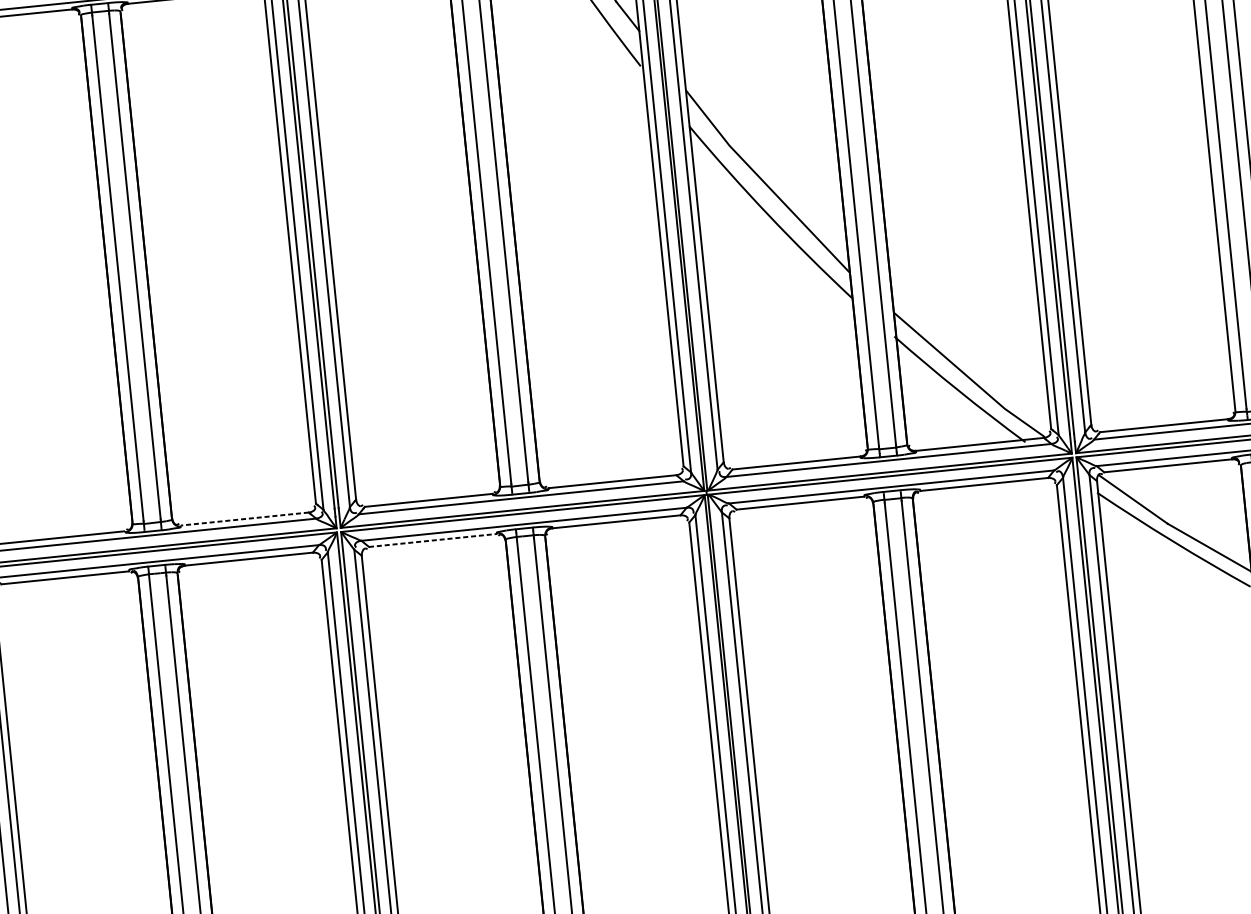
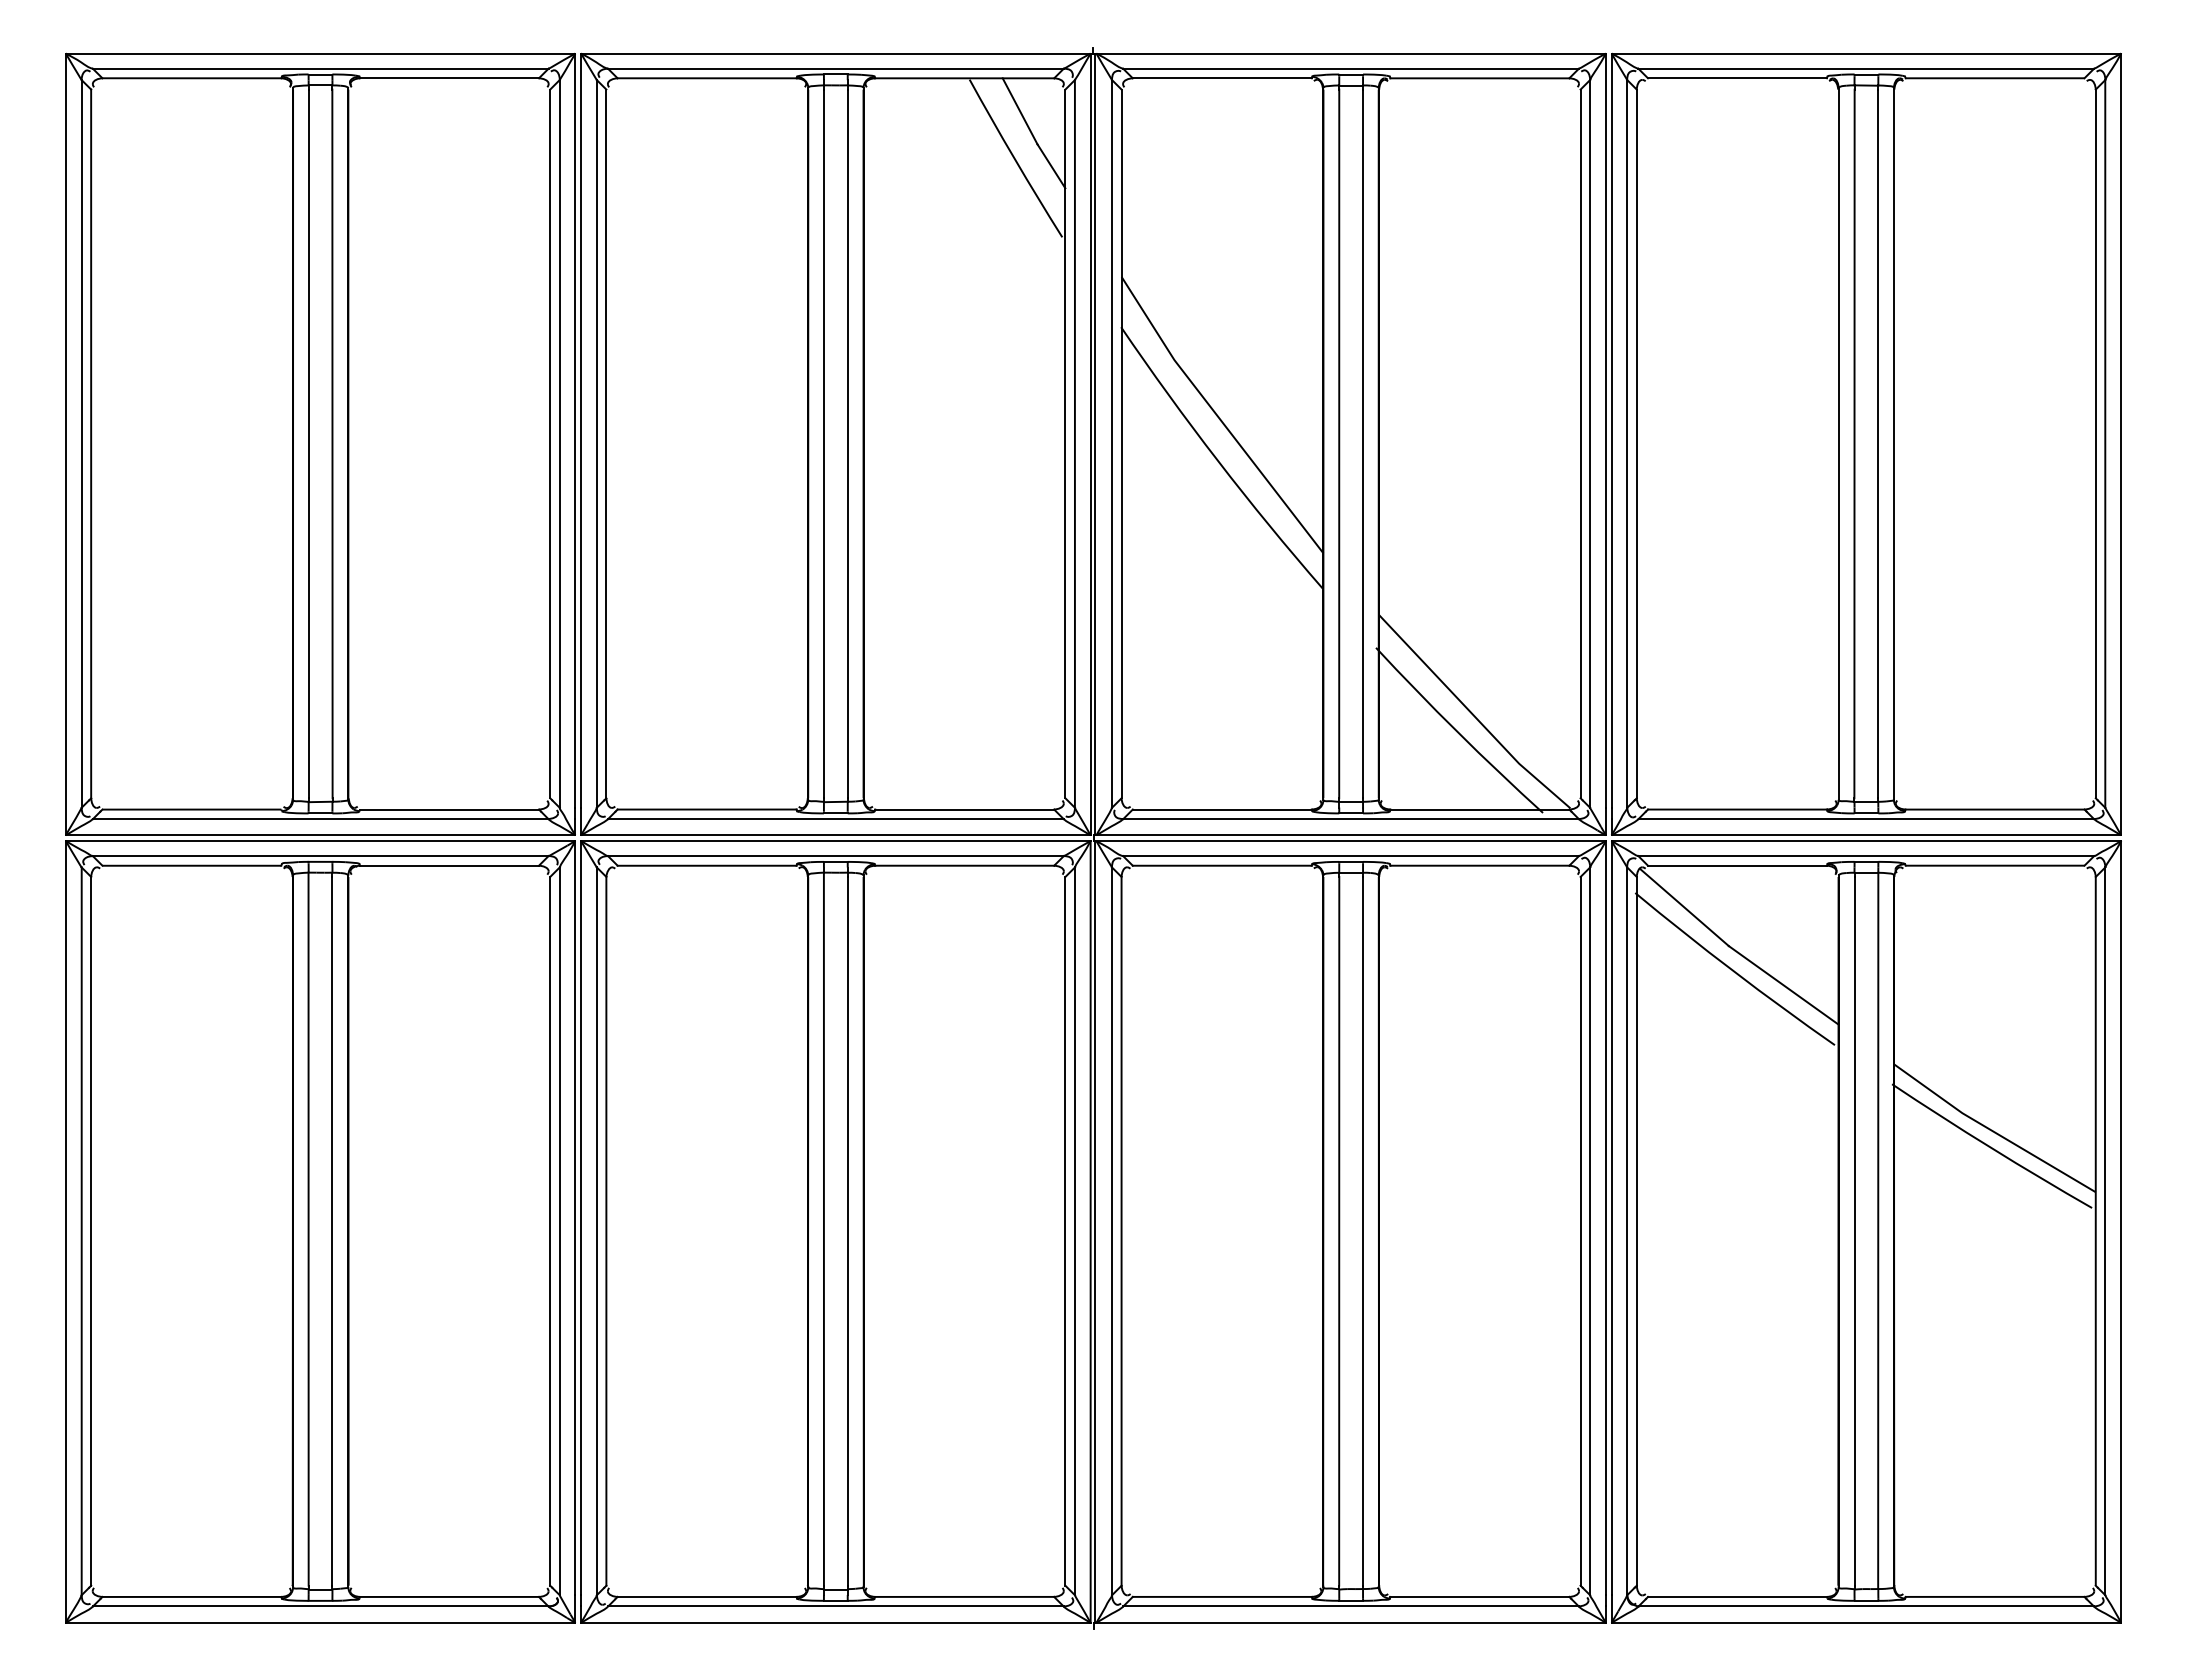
line: (244, 519) -> (449, 809), dashed -> solid
line: (433, 540) -> (707, 865), dashed -> solid

